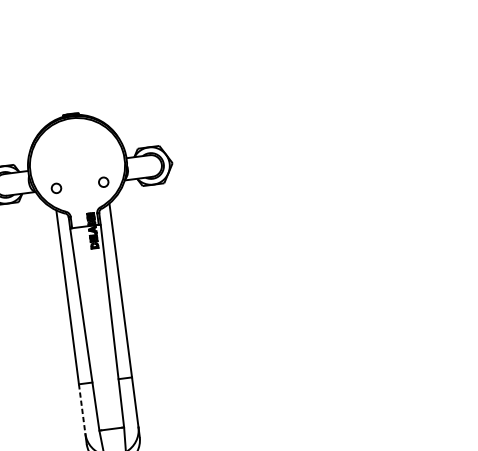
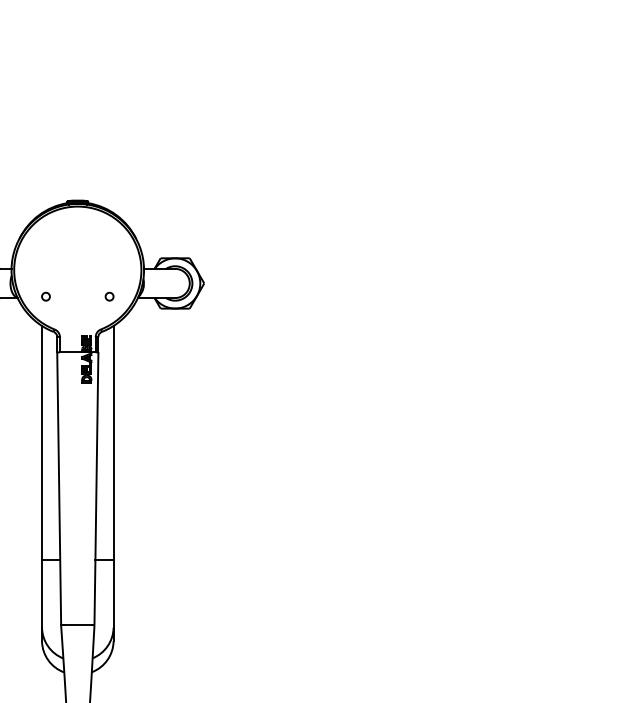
circle: (103, 182) -> (109, 296), size x0.62
circle: (56, 188) -> (45, 296), size x0.62
line: (82, 409) -> (42, 594), dashed -> solid

